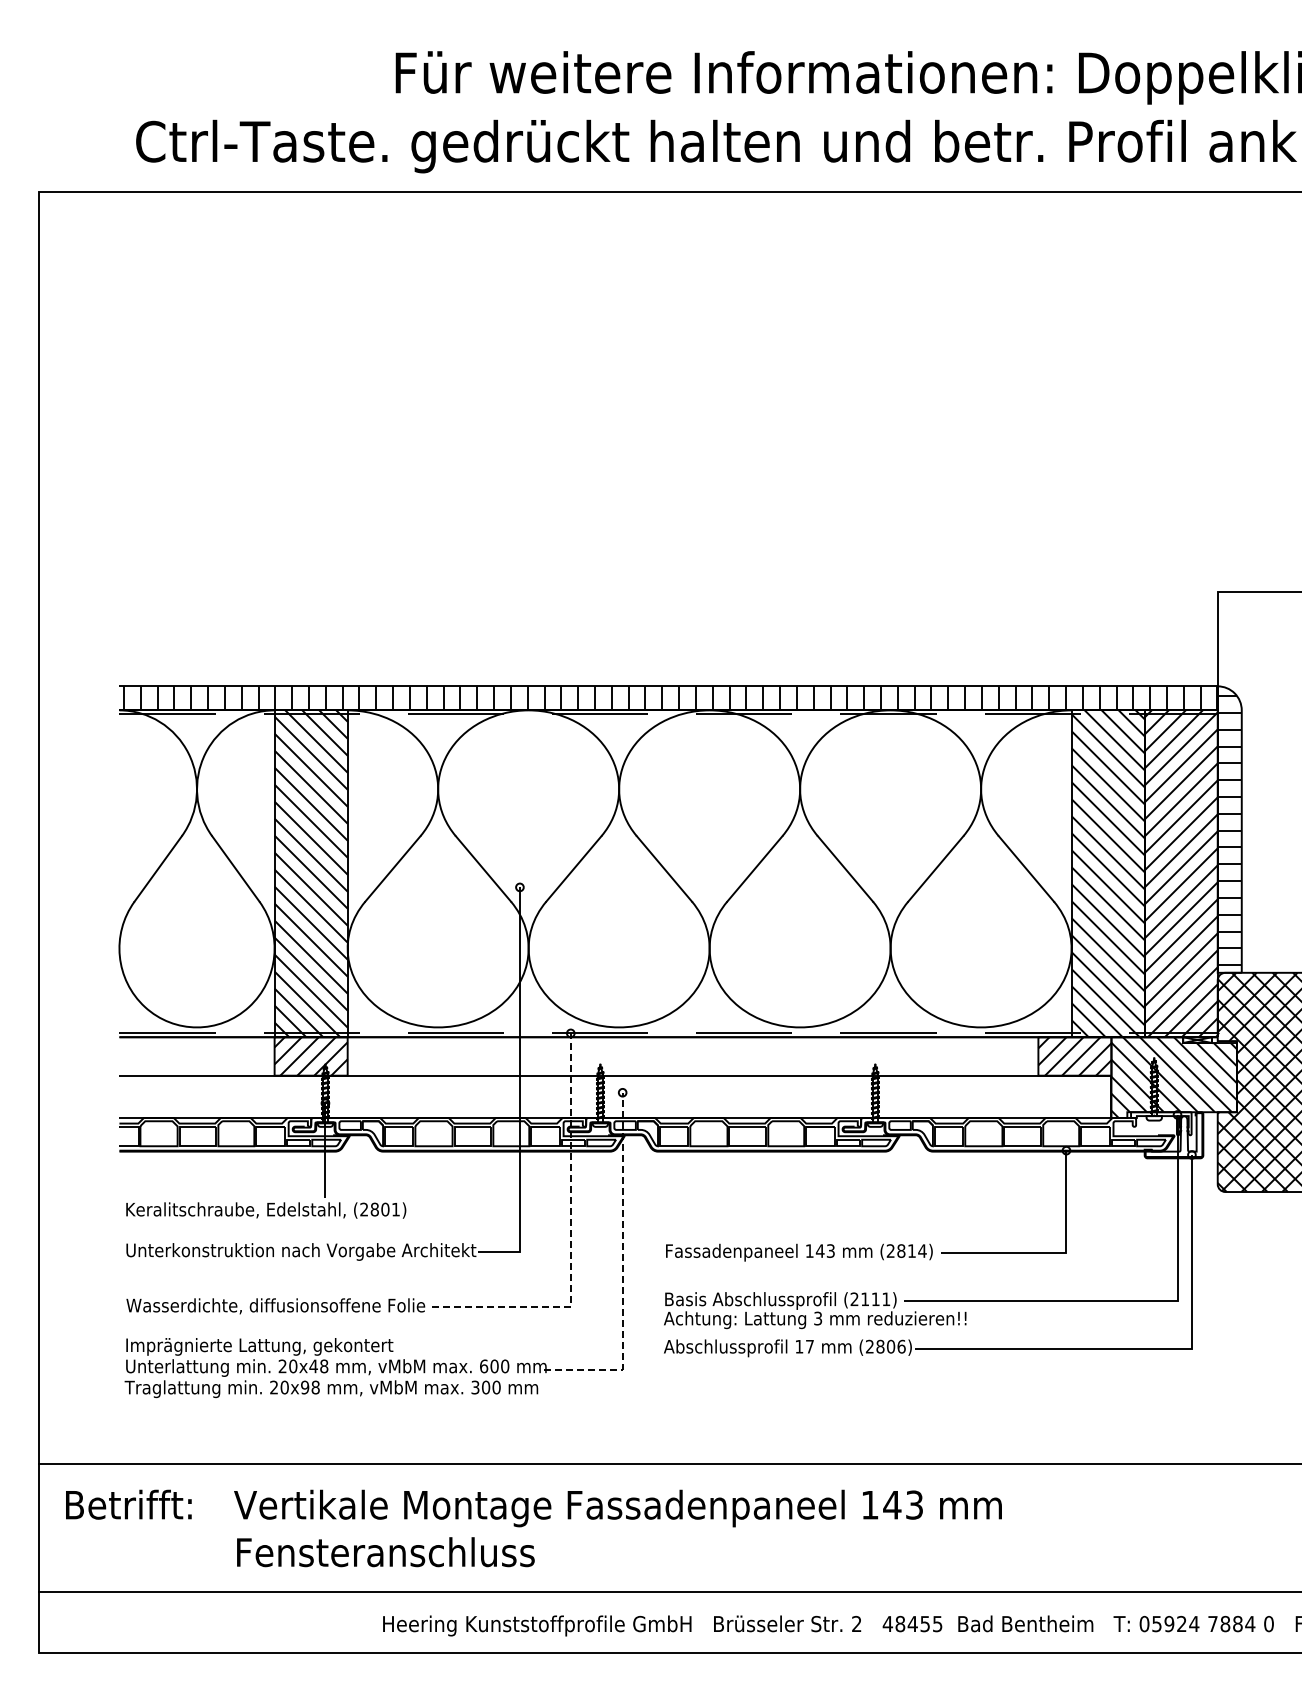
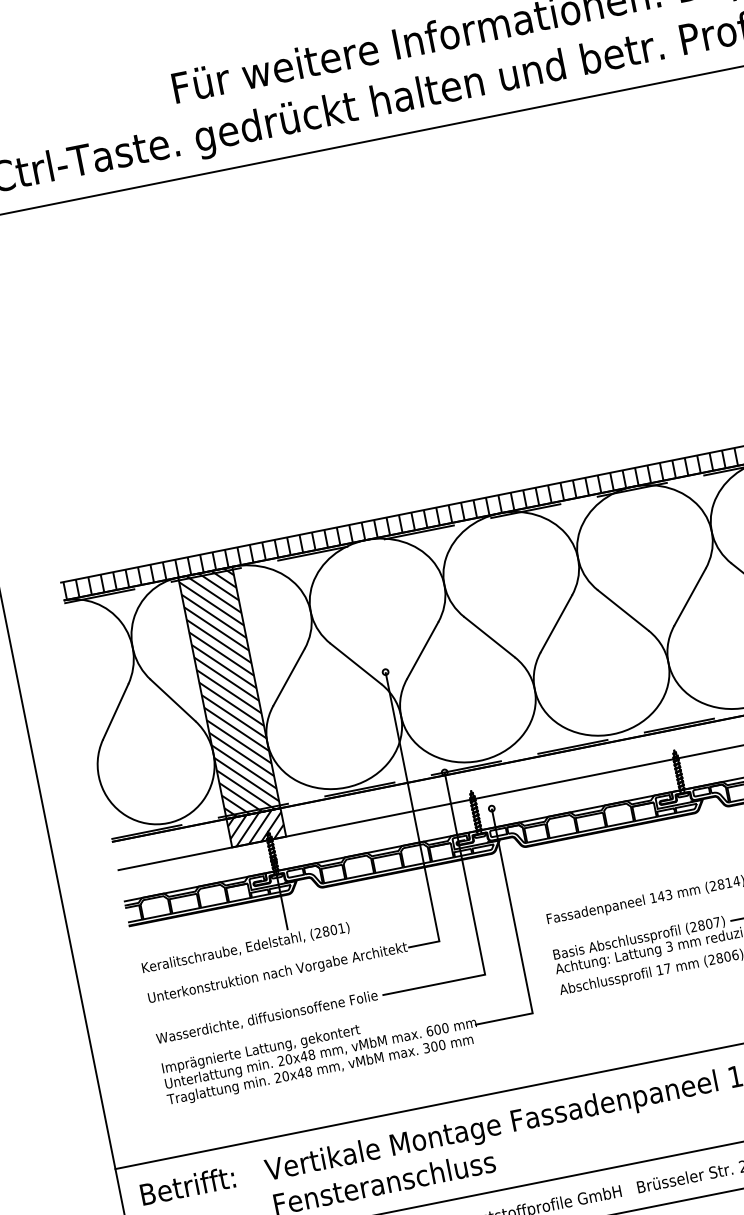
line: (570, 1240) -> (475, 925), dashed -> solid
line: (622, 1271) -> (518, 940), dashed -> solid
text: (875, 1299) -> (709, 924), (2111) -> (2807)
text: (304, 1387) -> (300, 1073), 20x98 -> 20x48

